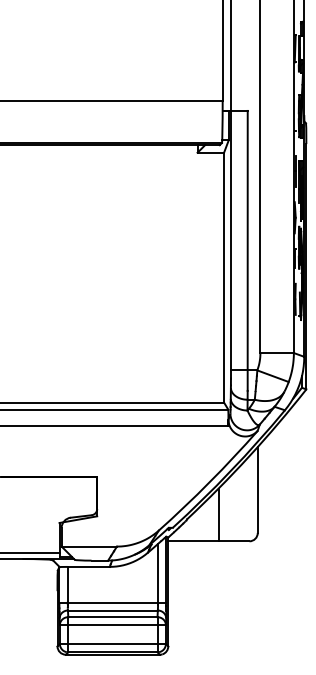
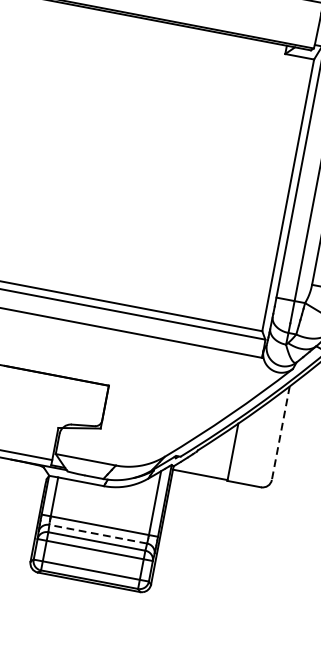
line: (257, 490) -> (280, 433), solid -> dashed
line: (112, 610) -> (97, 534), solid -> dashed

